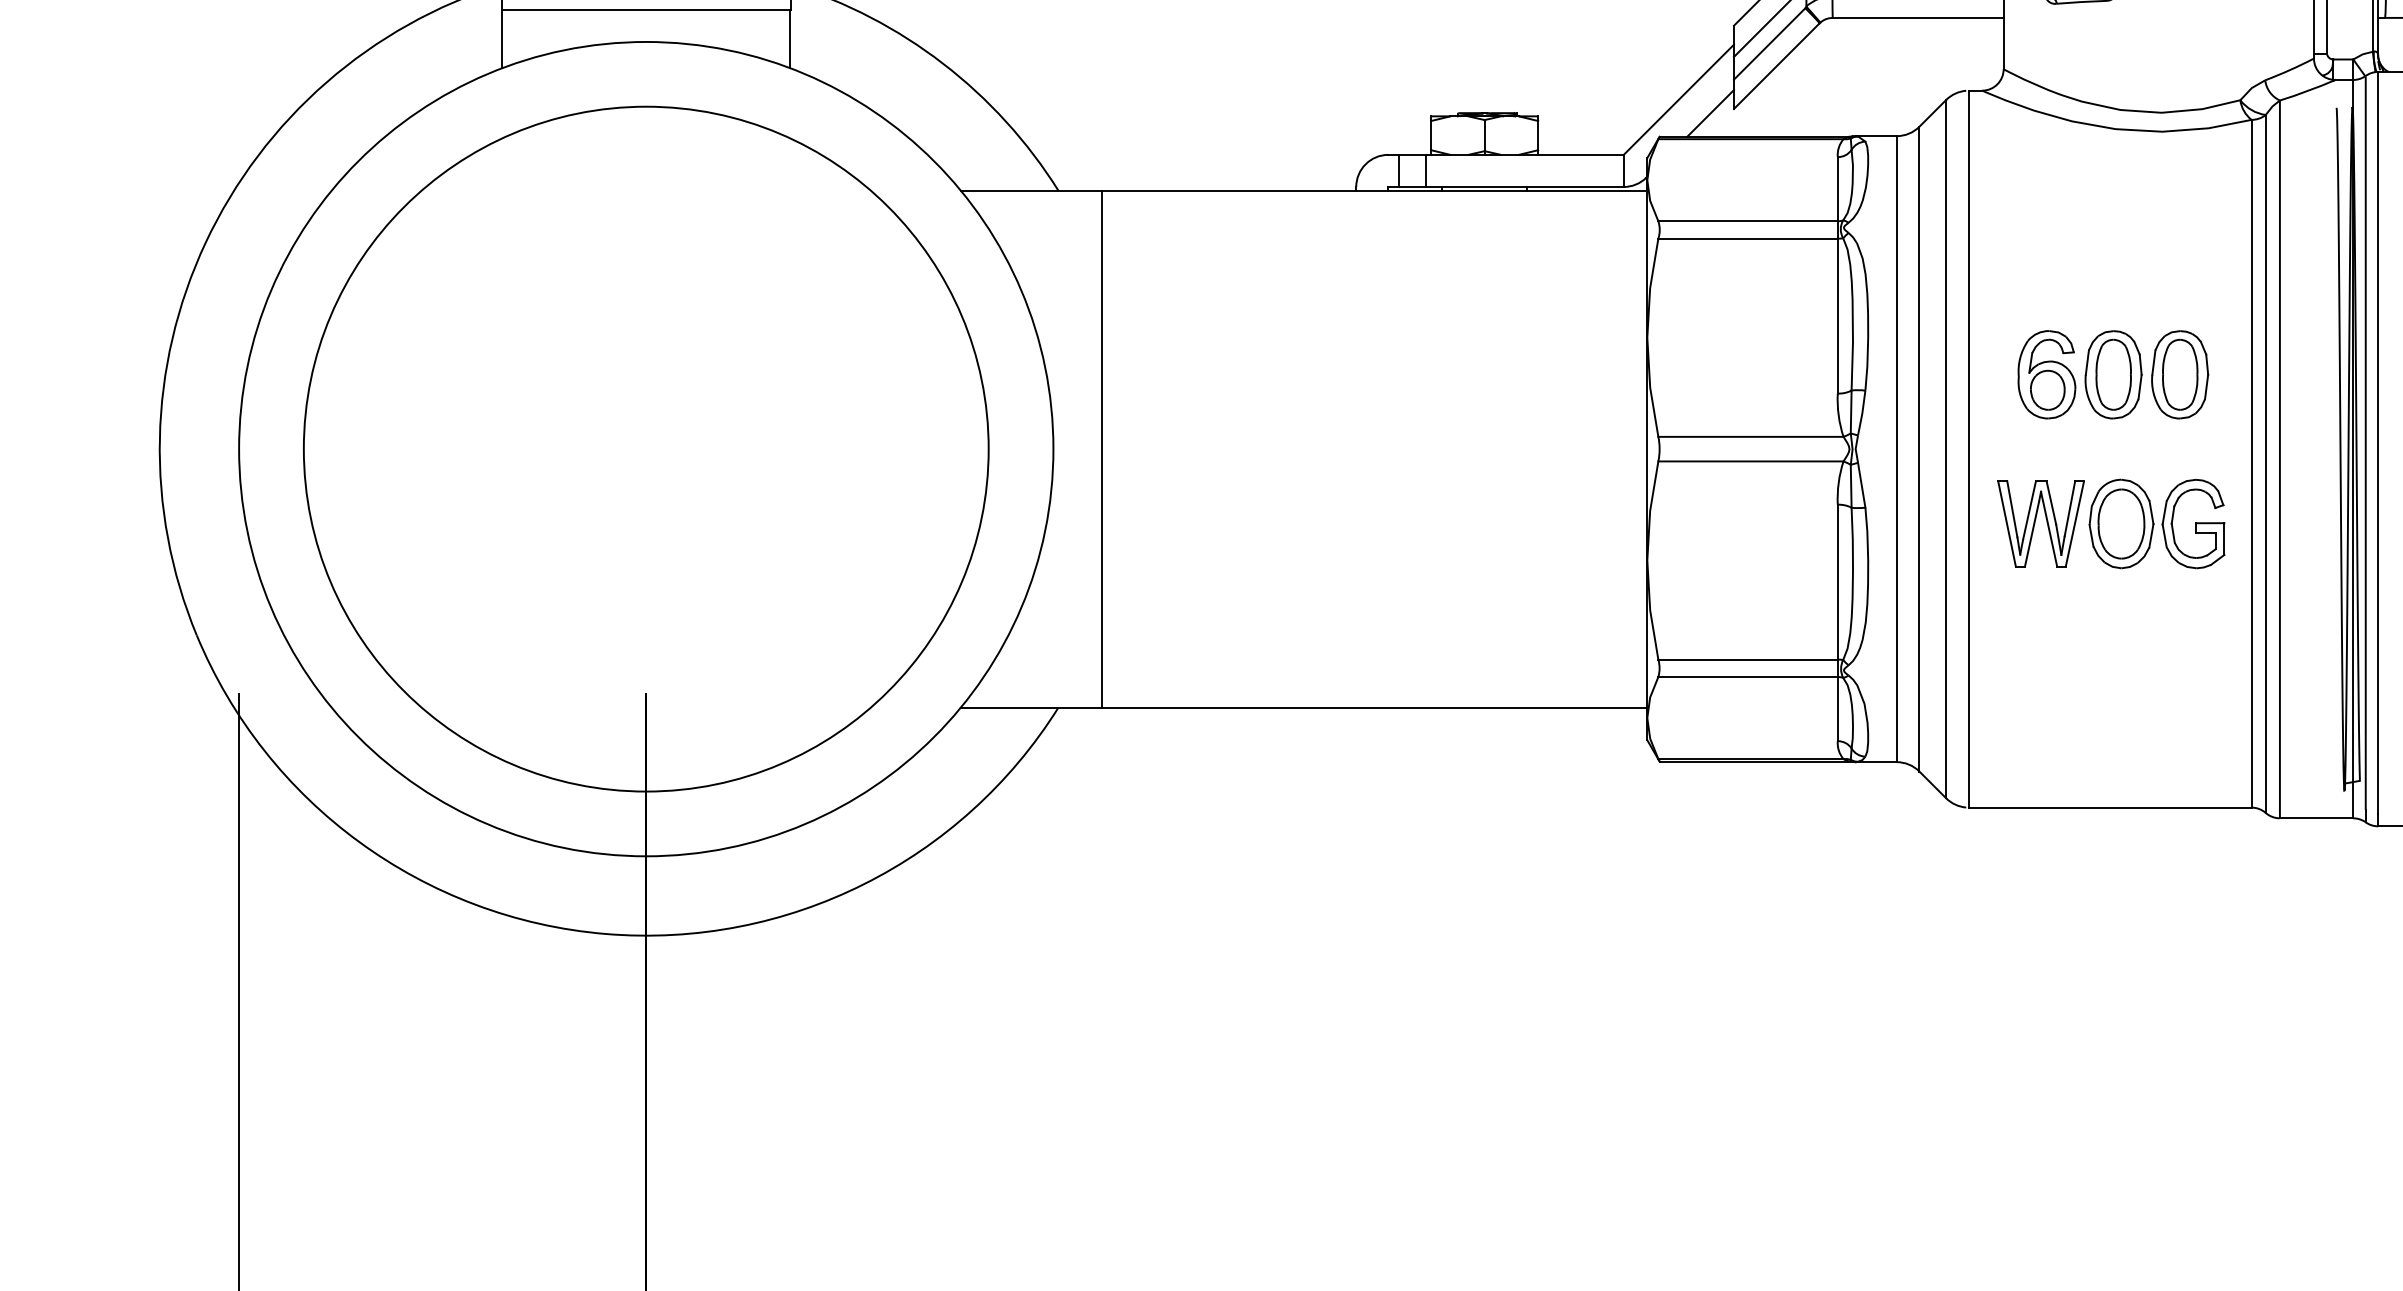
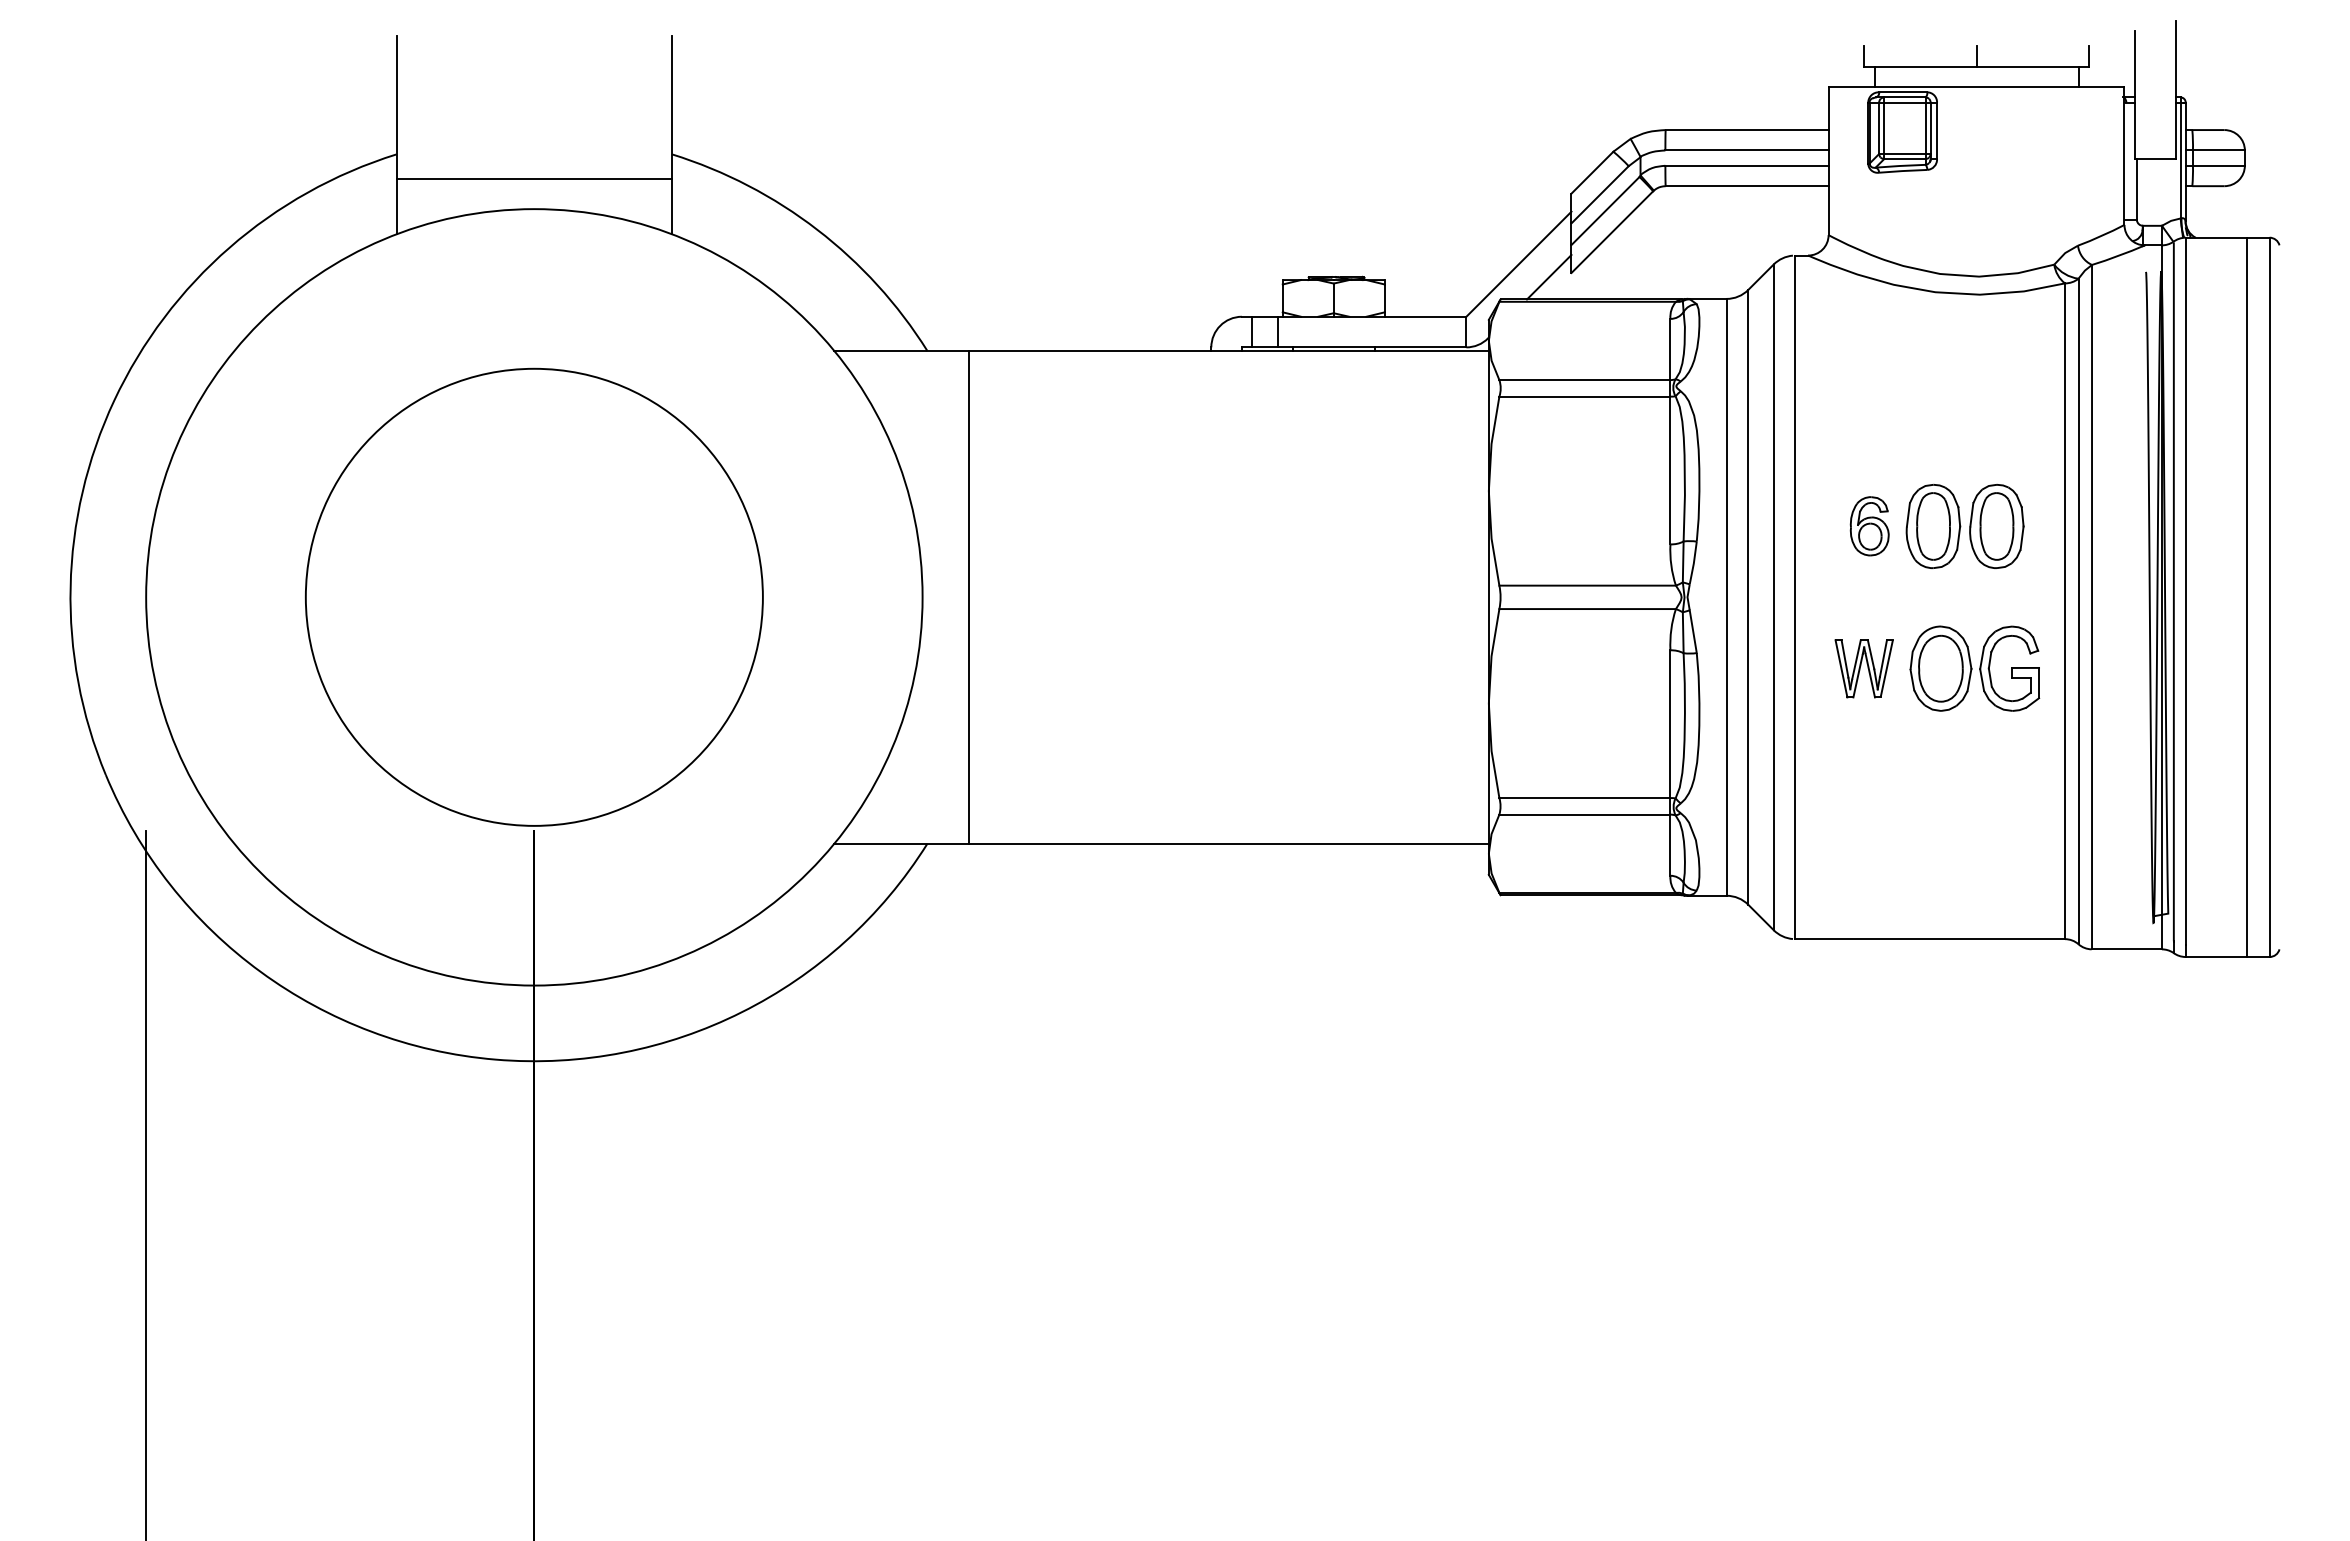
part: (2046, 373) -> (1869, 525), size x0.7
circle: (645, 448) -> (533, 596), size x0.7
part: (2040, 523) -> (1863, 668), size x0.7

